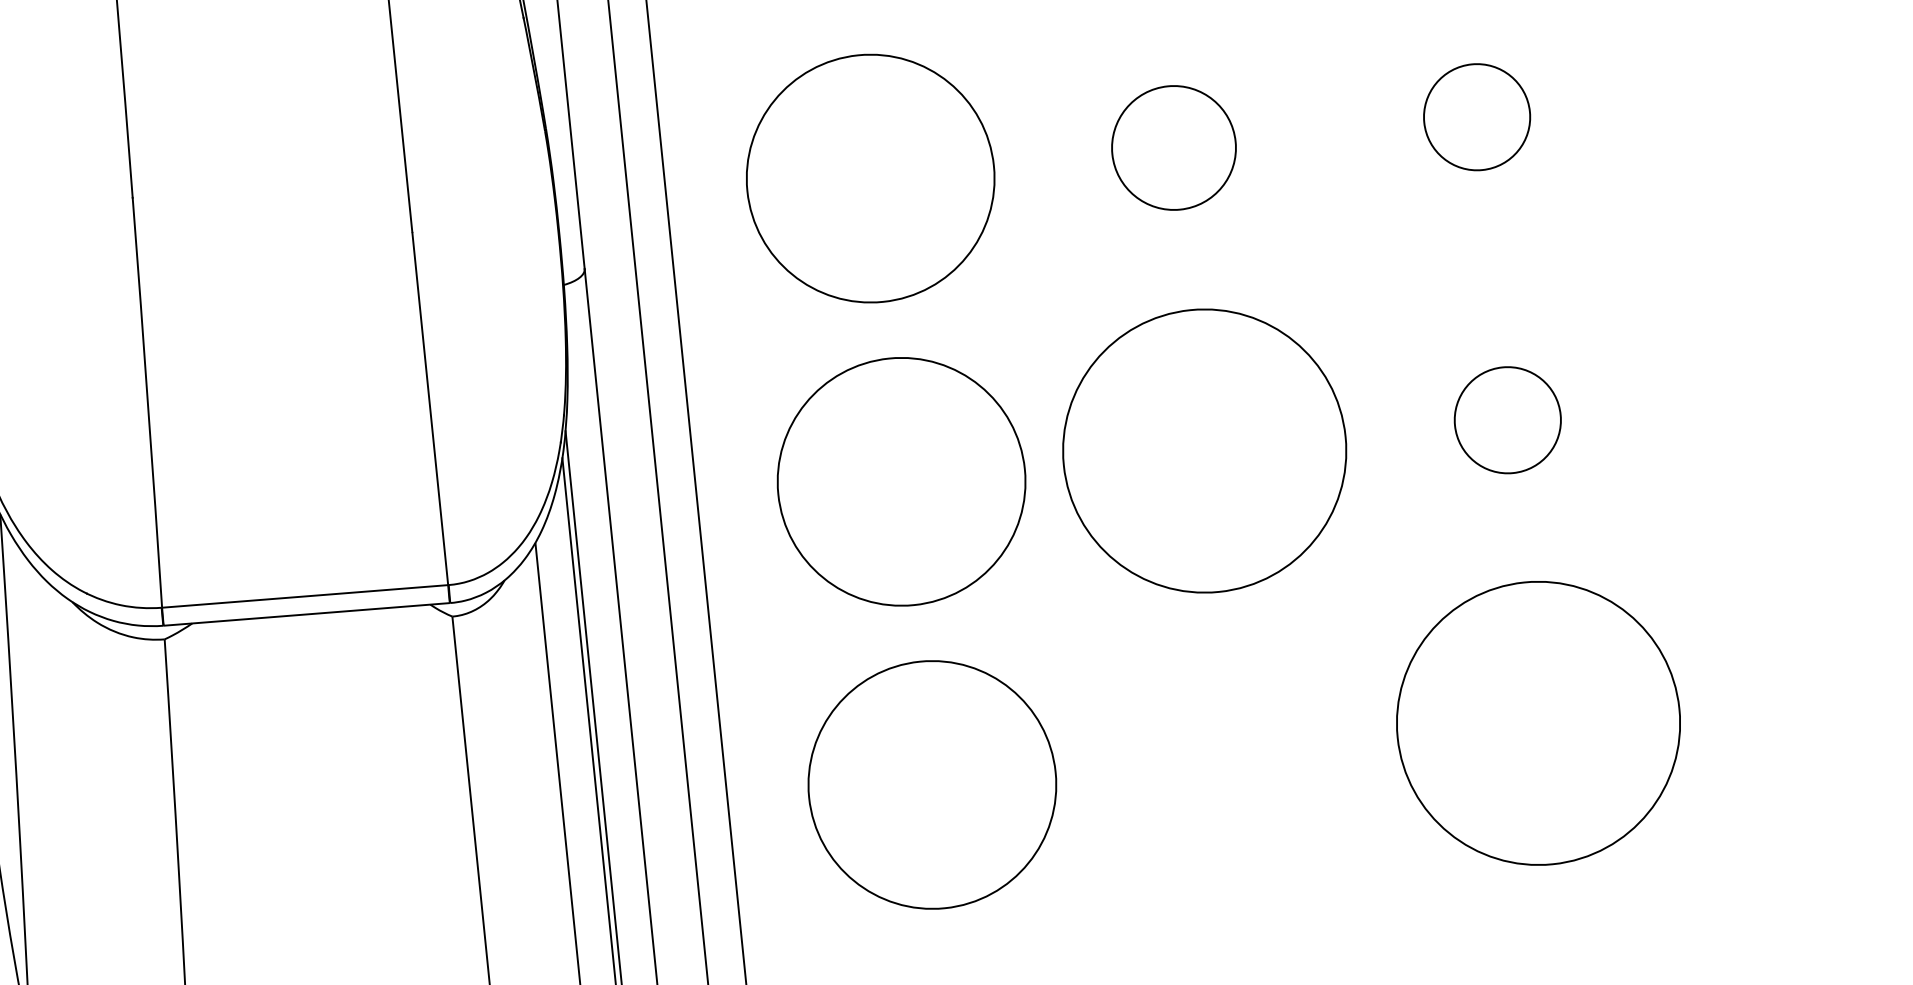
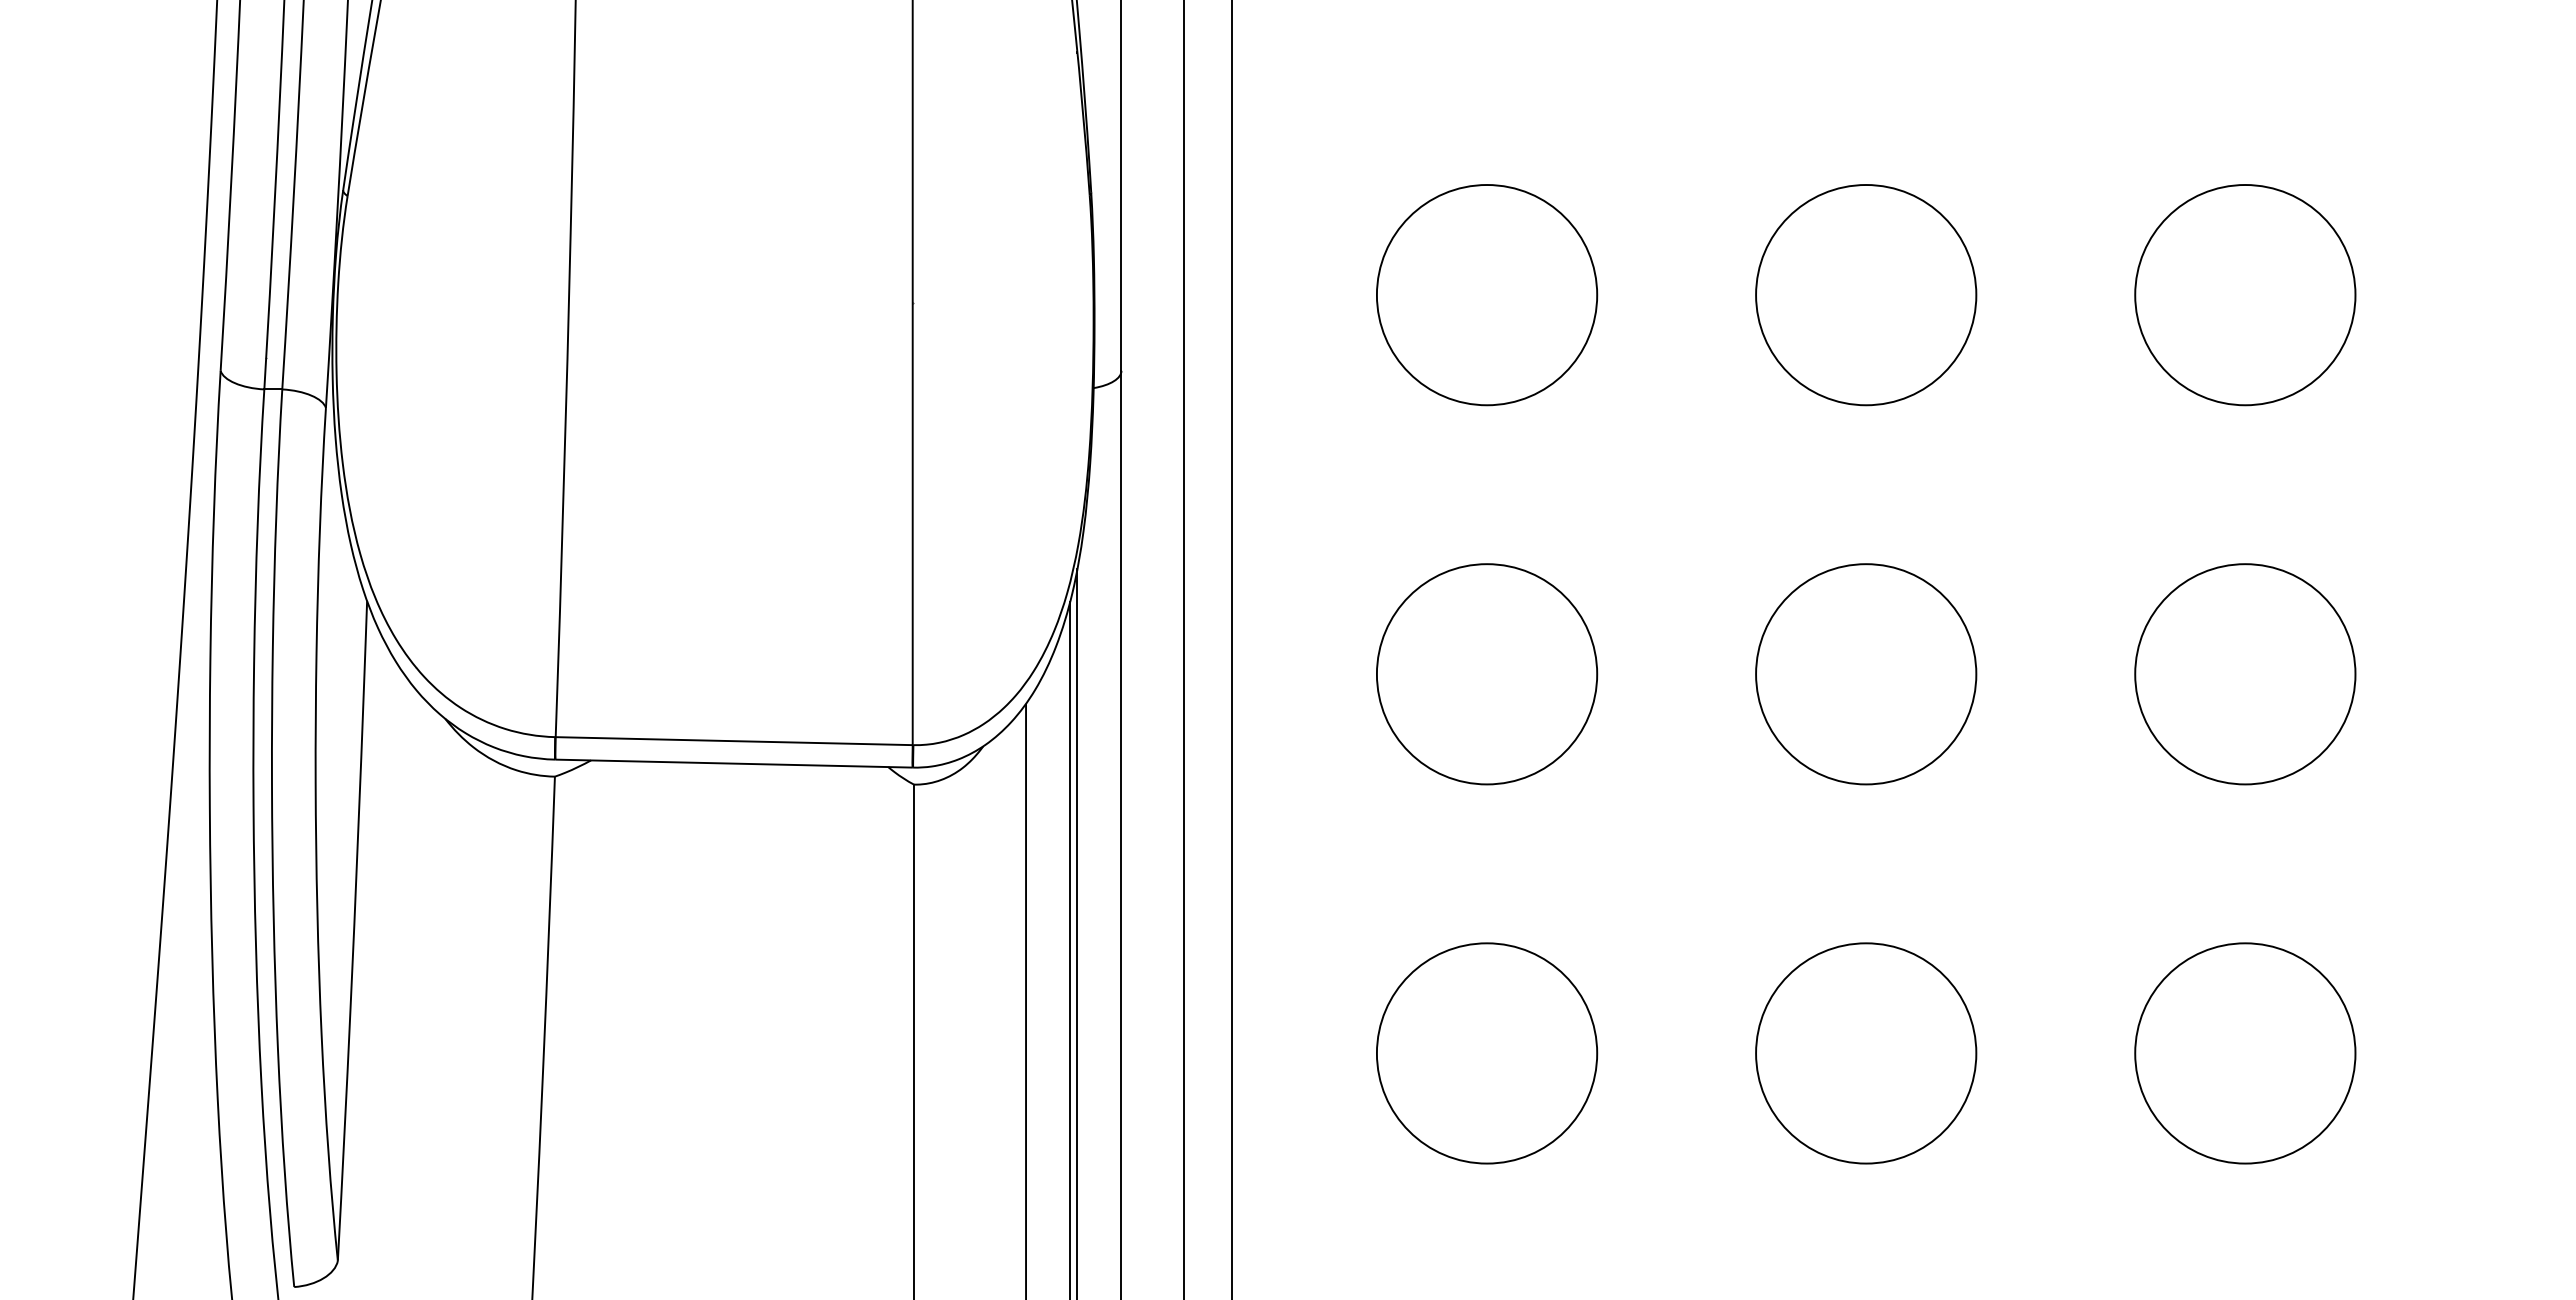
circle: (1477, 117) -> (2245, 295), size x1.67
circle: (1174, 148) -> (1866, 295), size x1.43
circle: (871, 178) -> (1487, 295), size x0.71
circle: (1507, 420) -> (2245, 674), size x1.67
circle: (1204, 451) -> (1866, 674), size x0.62
circle: (901, 482) -> (1486, 674), size x0.71
circle: (1538, 723) -> (2245, 1053), size x0.62
circle: (1235, 754) -> (1866, 1053), added
circle: (931, 785) -> (1486, 1053), size x0.71

